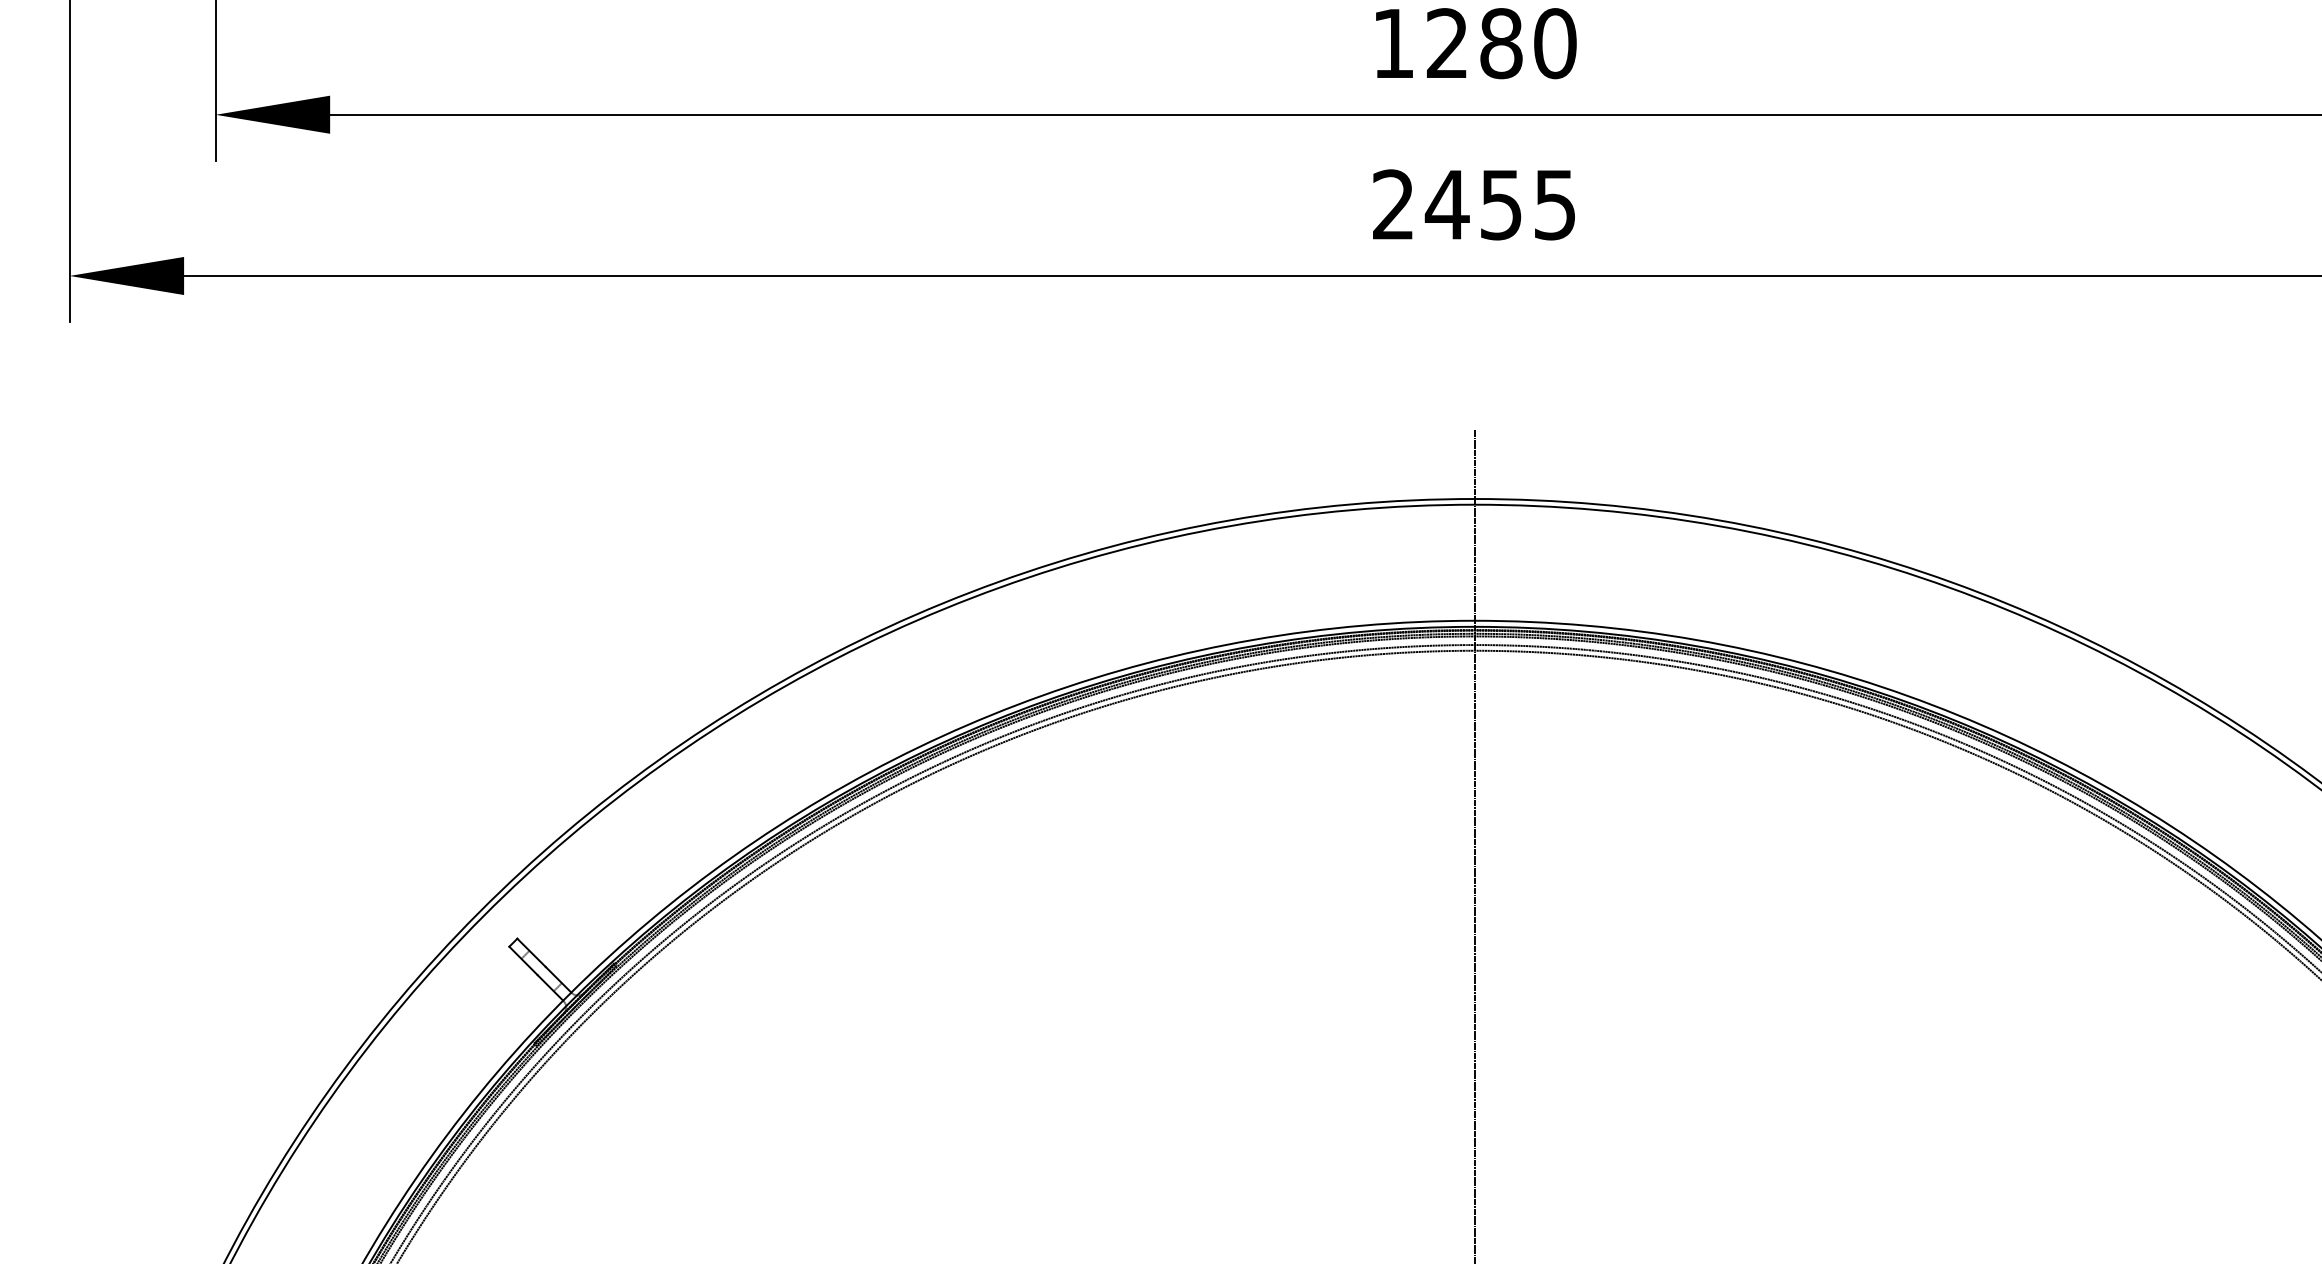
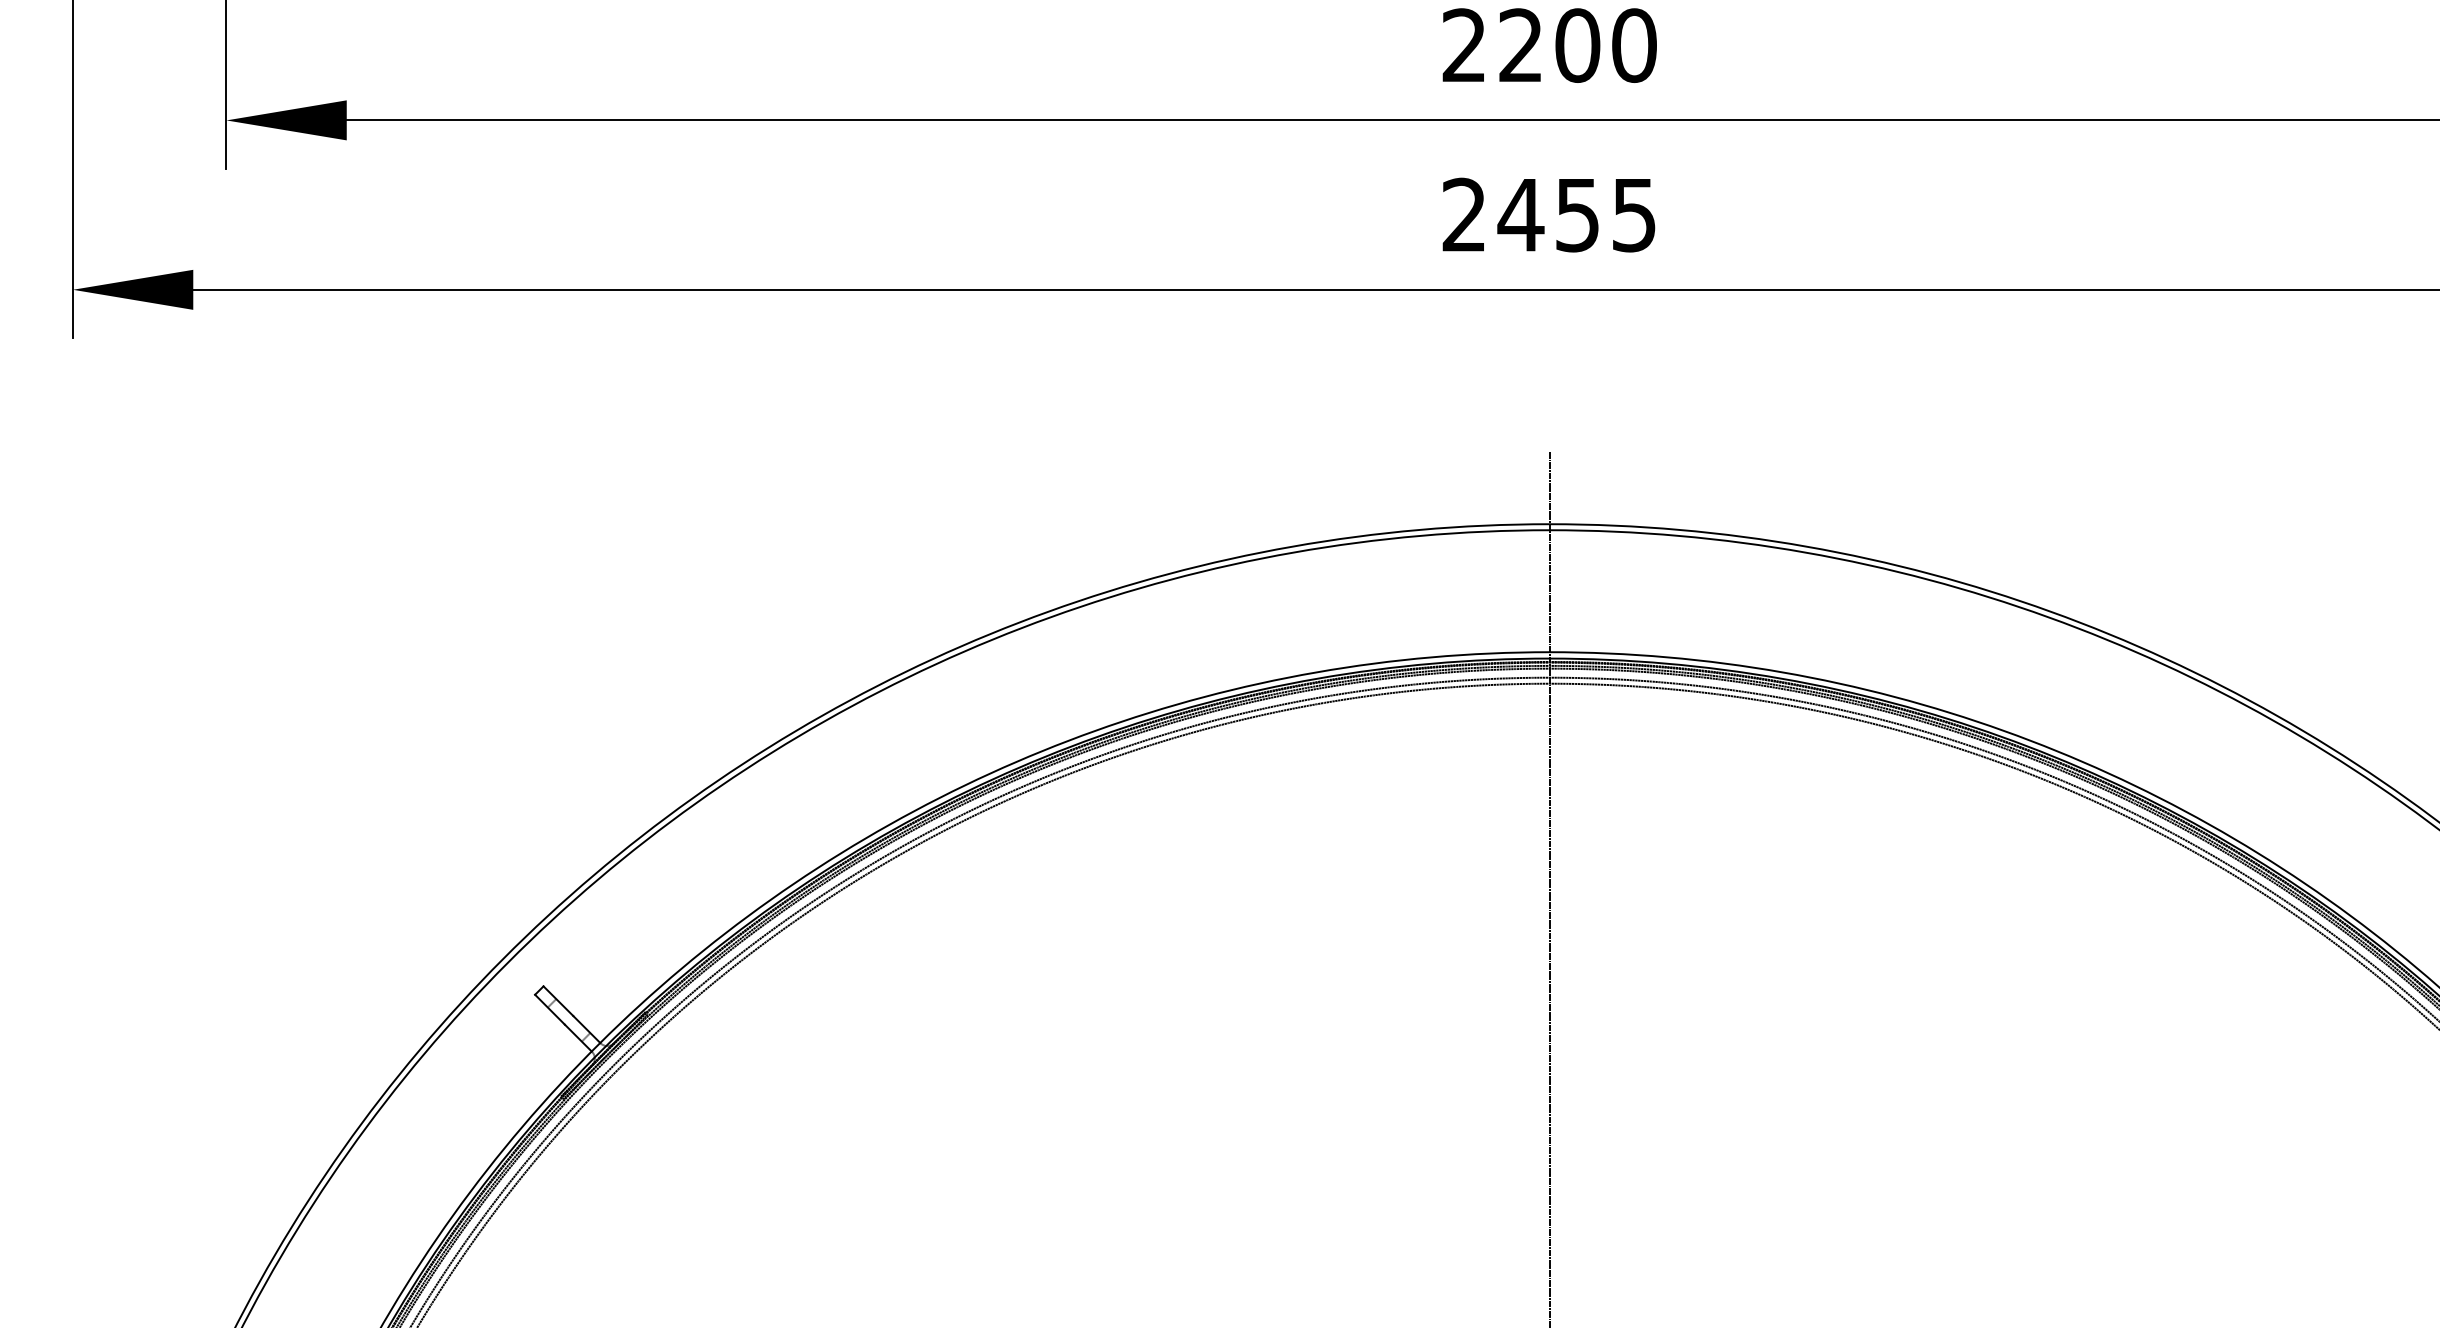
text: (1447, 43) -> (1521, 45), 1280 -> 2200

